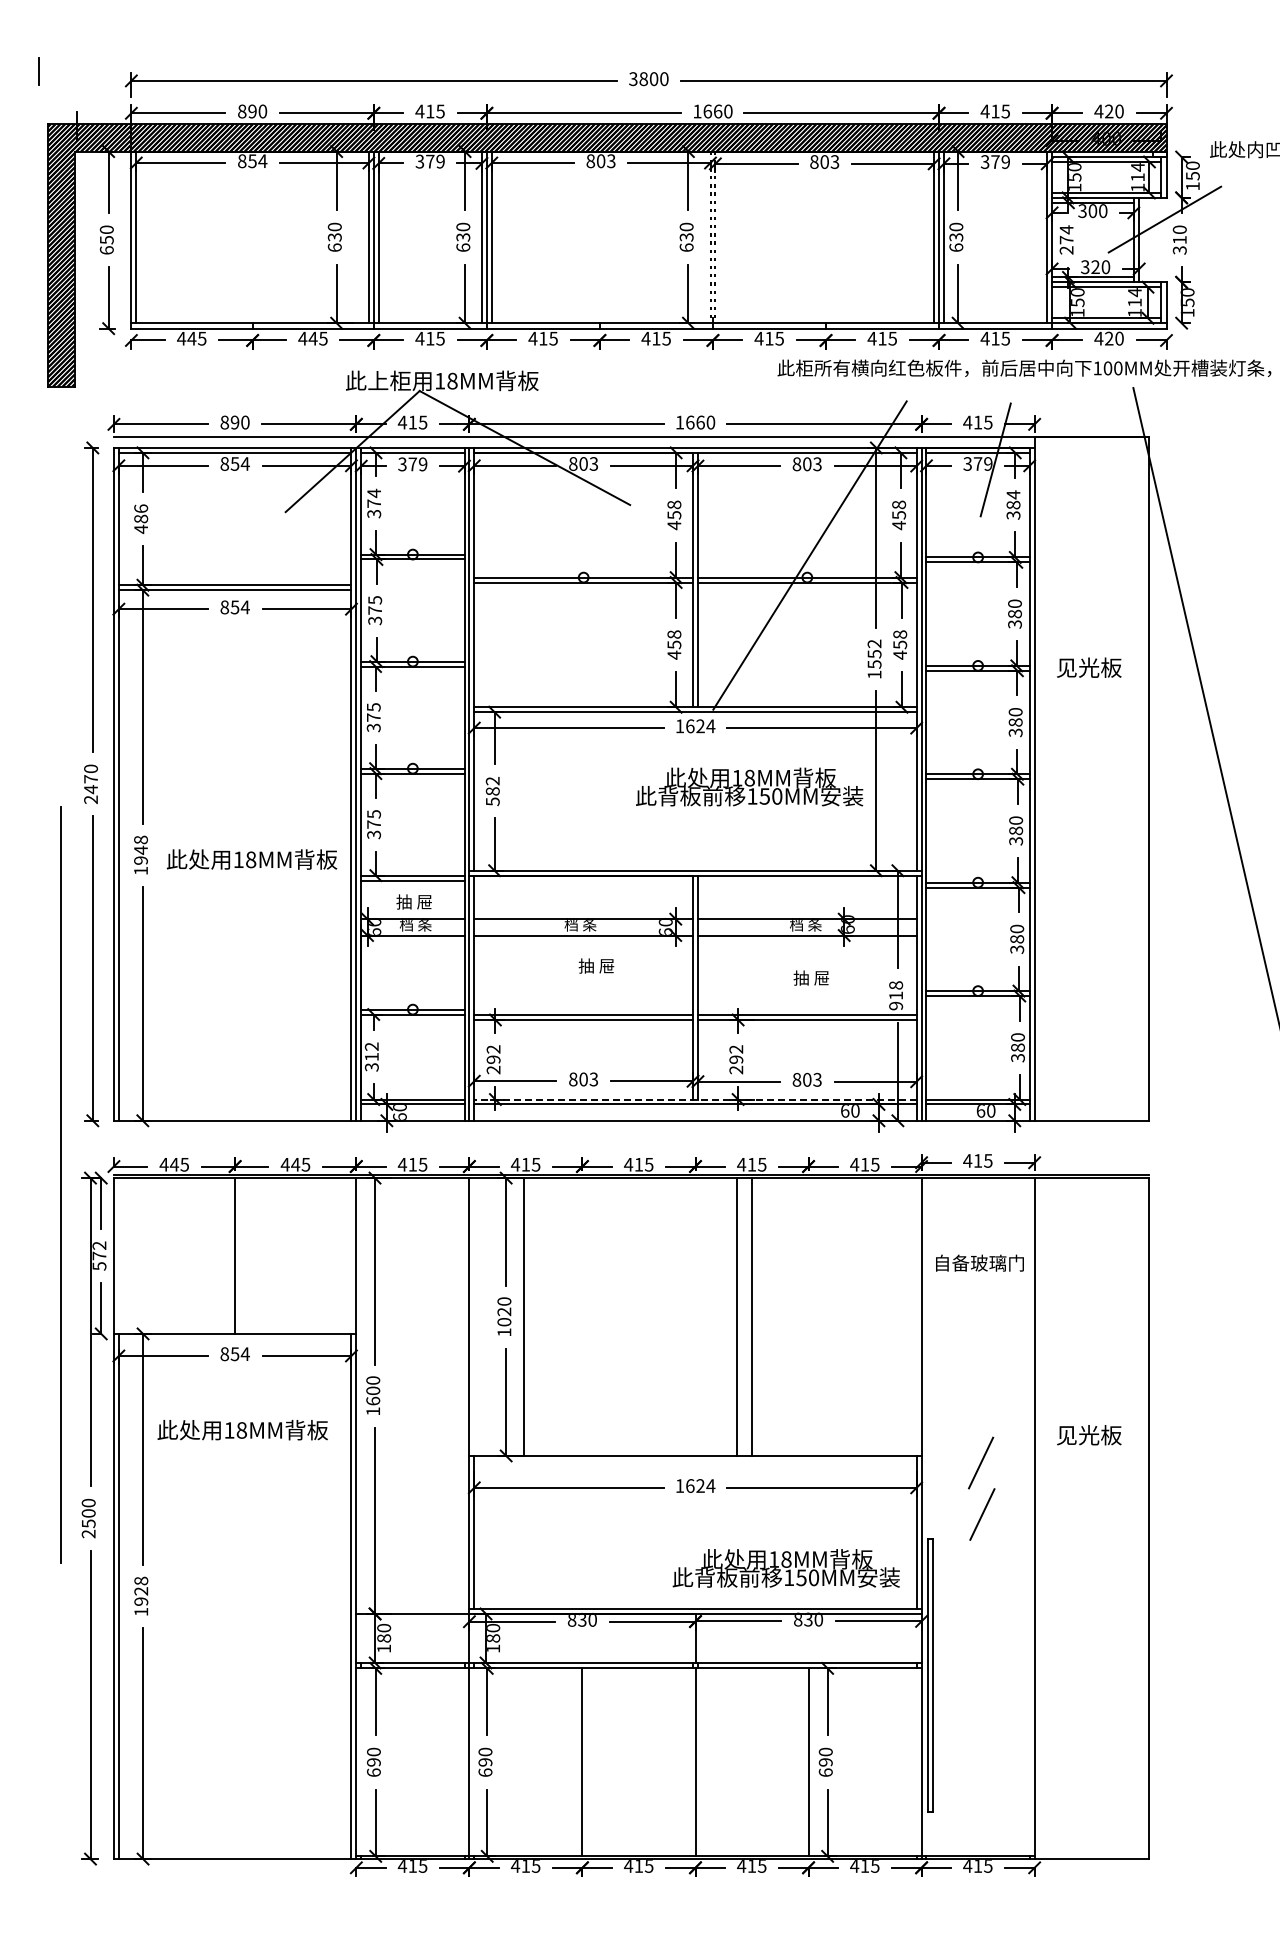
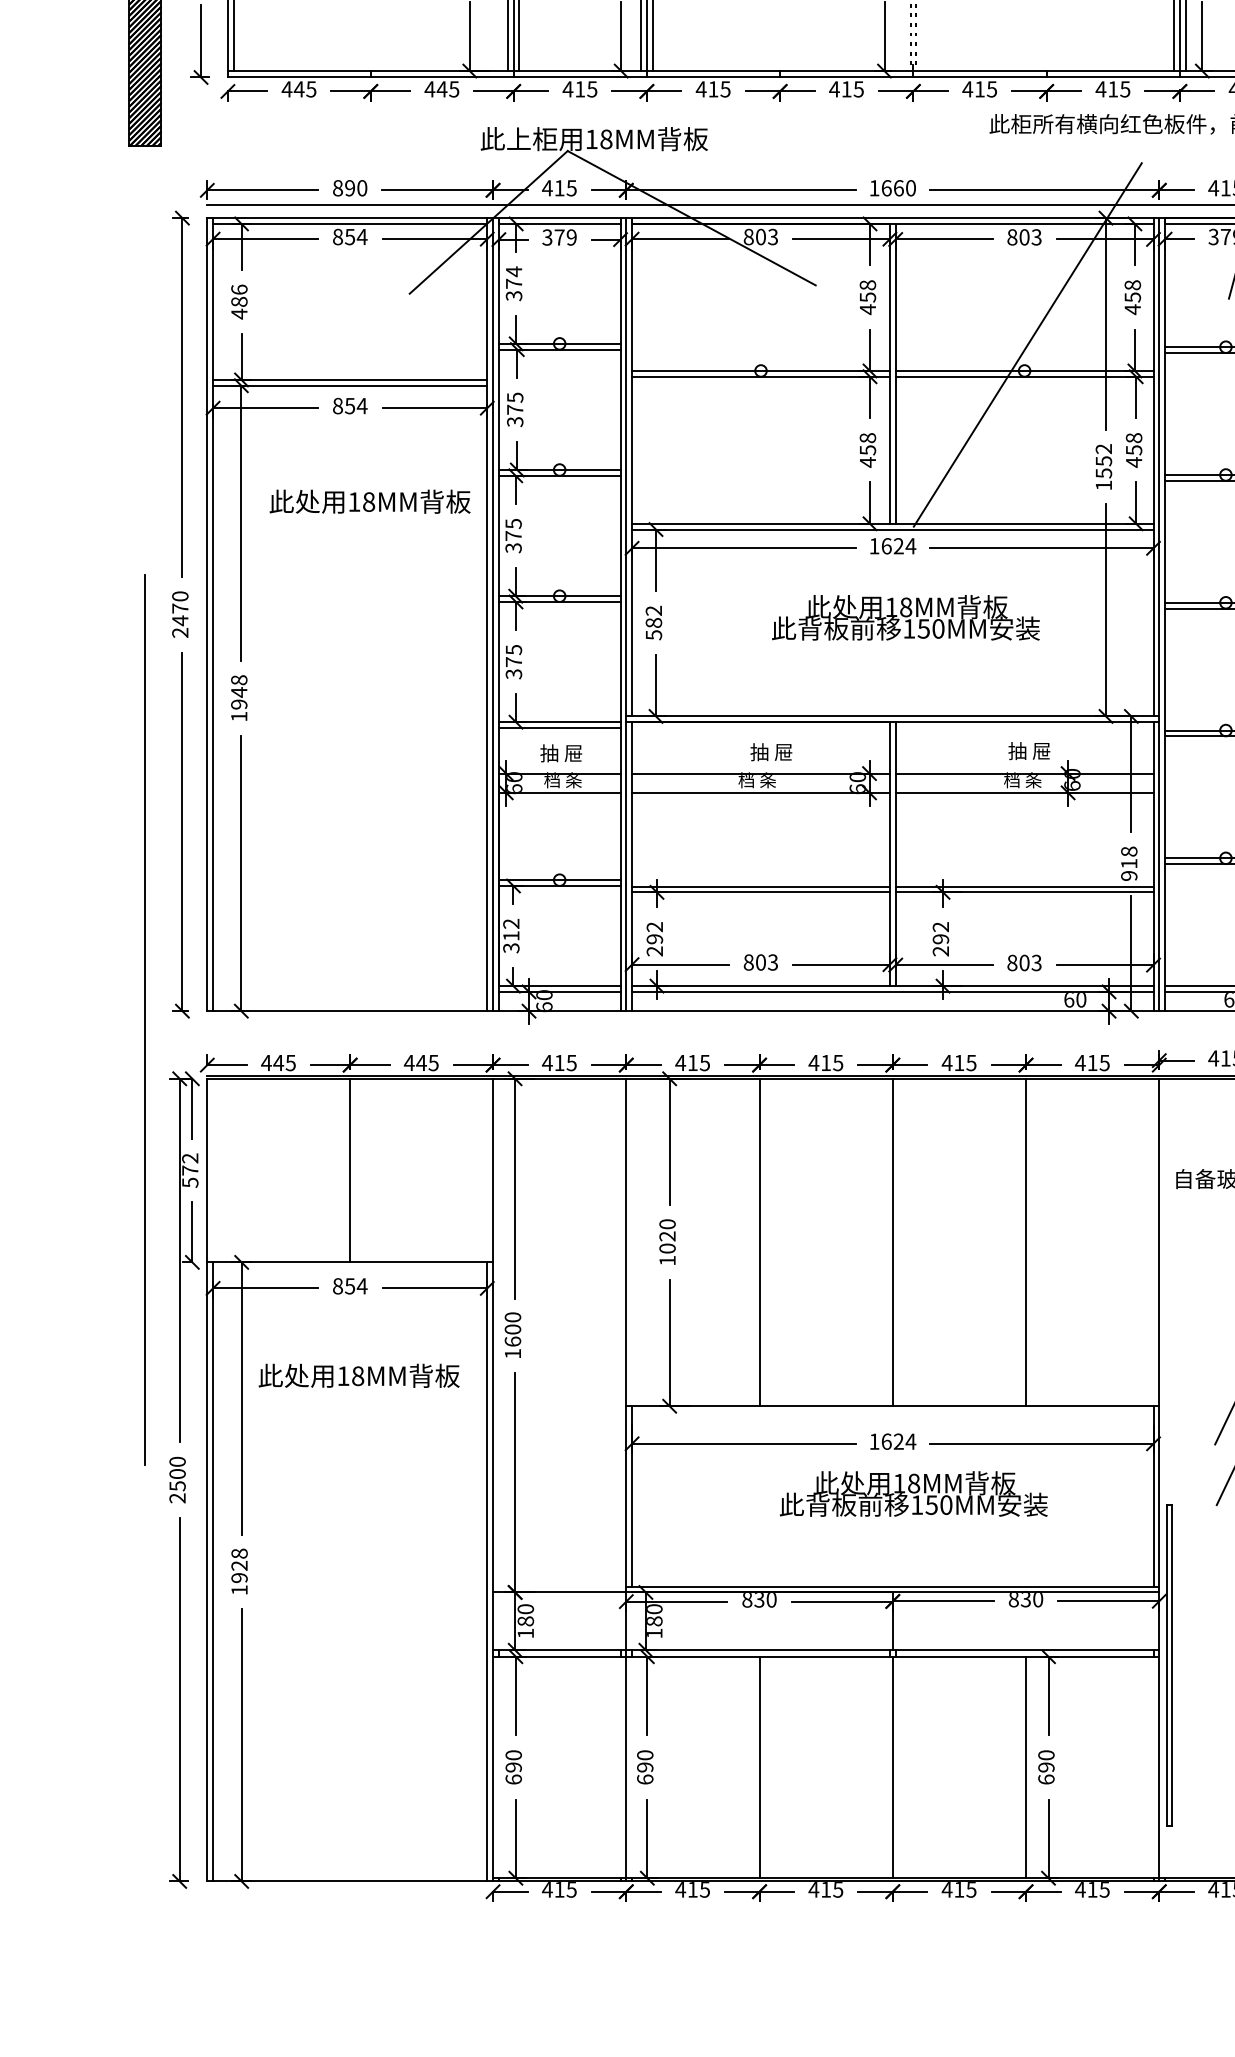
text: (749, 786) -> (905, 617), moved
text: (251, 859) -> (369, 501), moved
text: (596, 965) -> (771, 751), moved
text: (811, 977) -> (1029, 750), moved
line: (695, 1099) -> (892, 986), dashed -> solid
line: (60, 1184) -> (144, 1019), moved
line: (524, 1316) -> (759, 1241), moved
line: (736, 1316) -> (892, 1241), moved
line: (751, 1316) -> (1026, 1241), moved
text: (785, 1568) -> (912, 1494), moved

